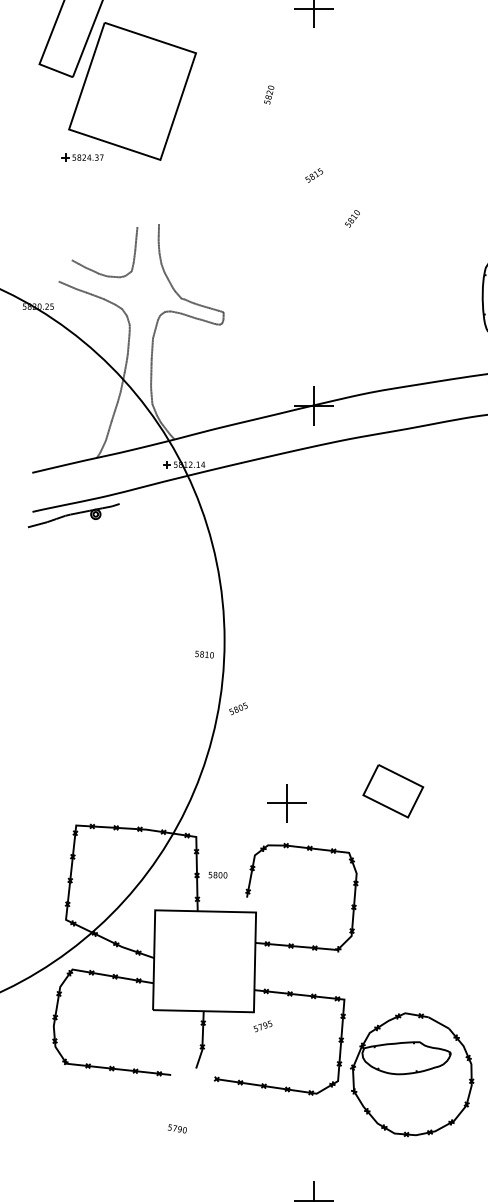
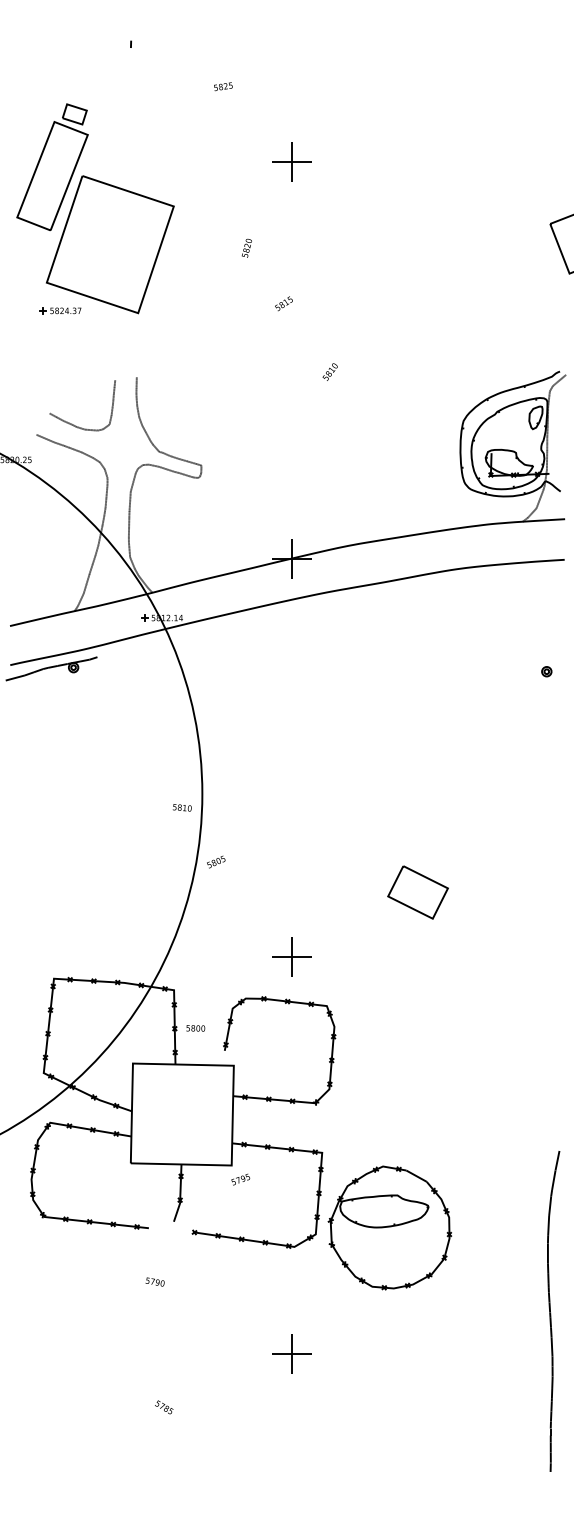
text: (313, 175) -> (283, 303), moved
part: (392, 791) -> (417, 892), moved
part: (286, 803) -> (291, 956), moved

